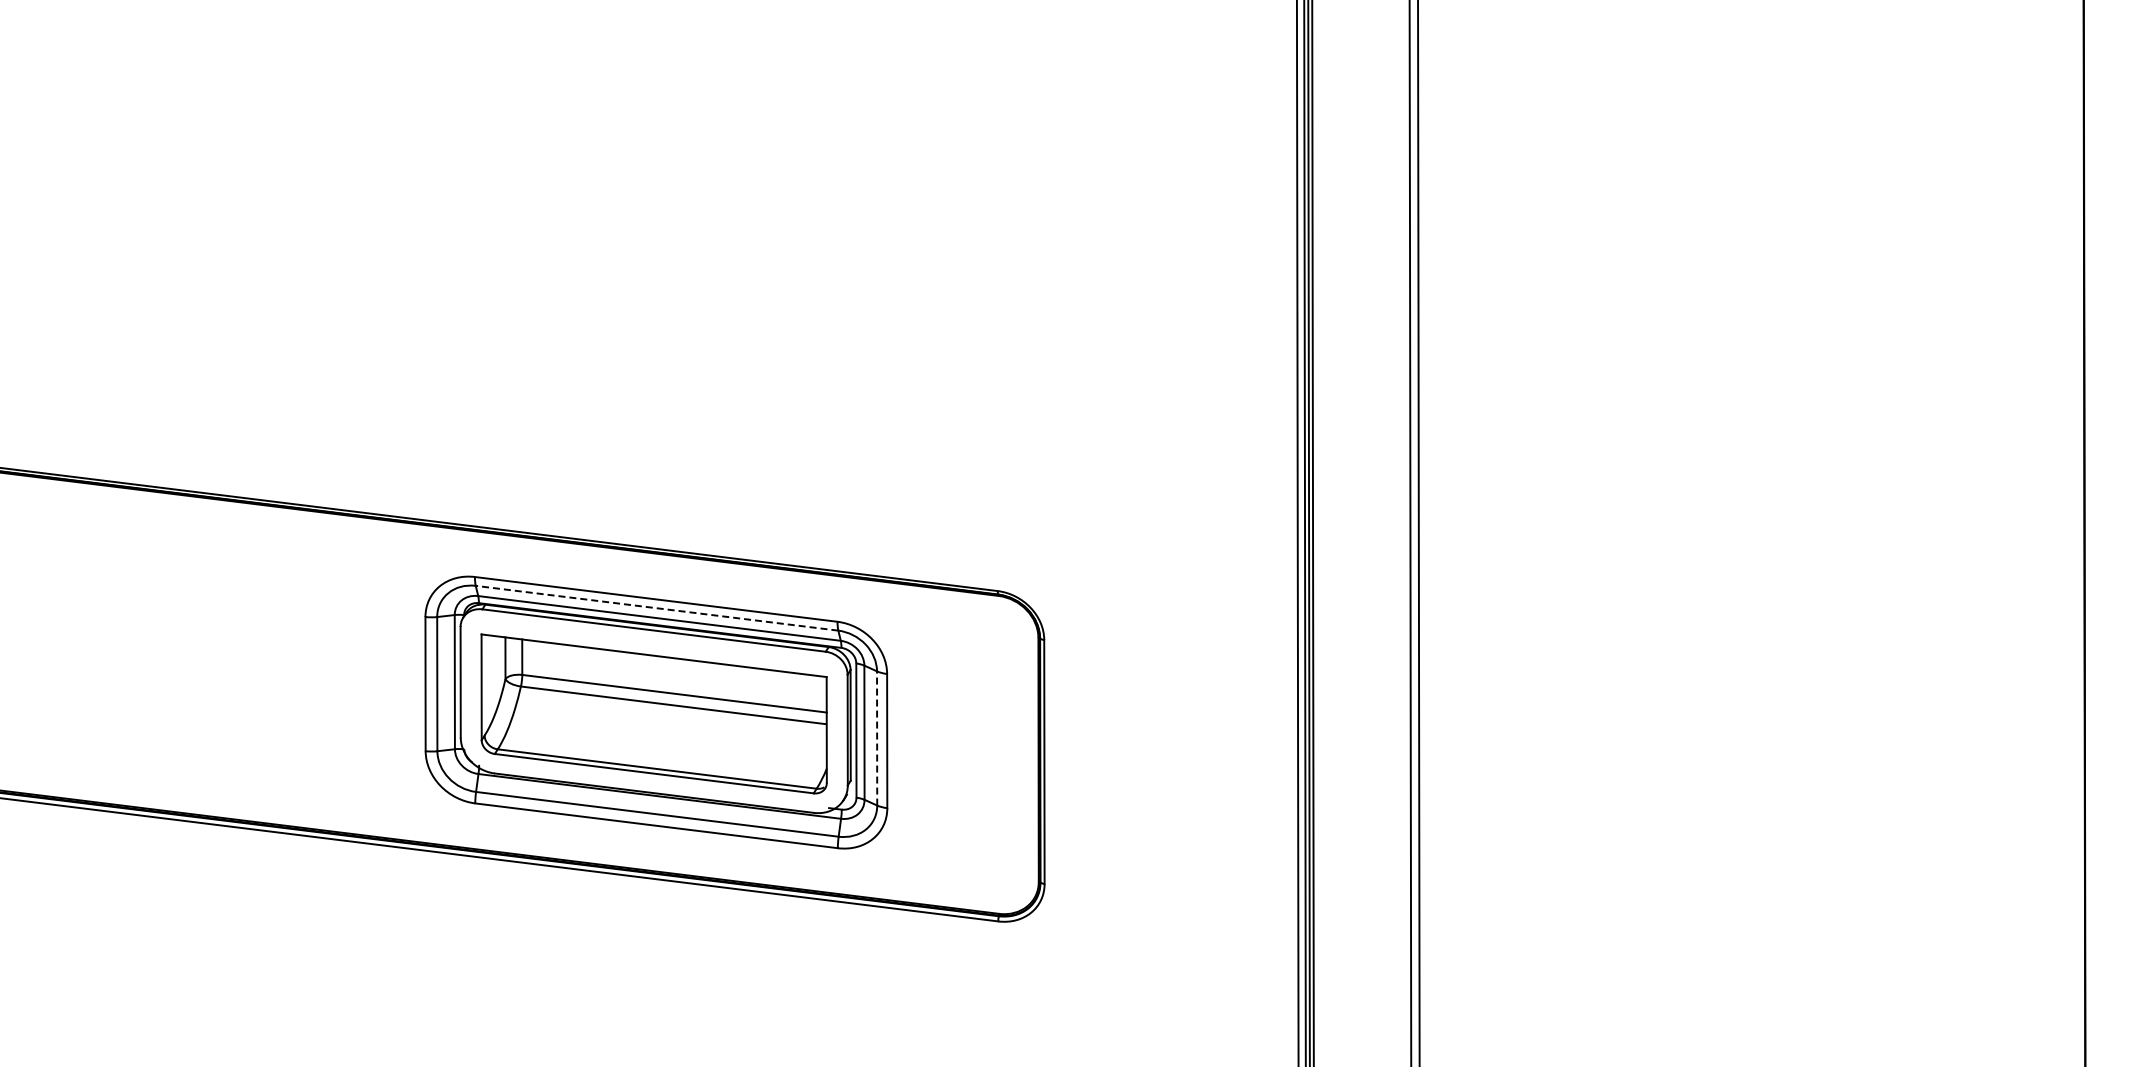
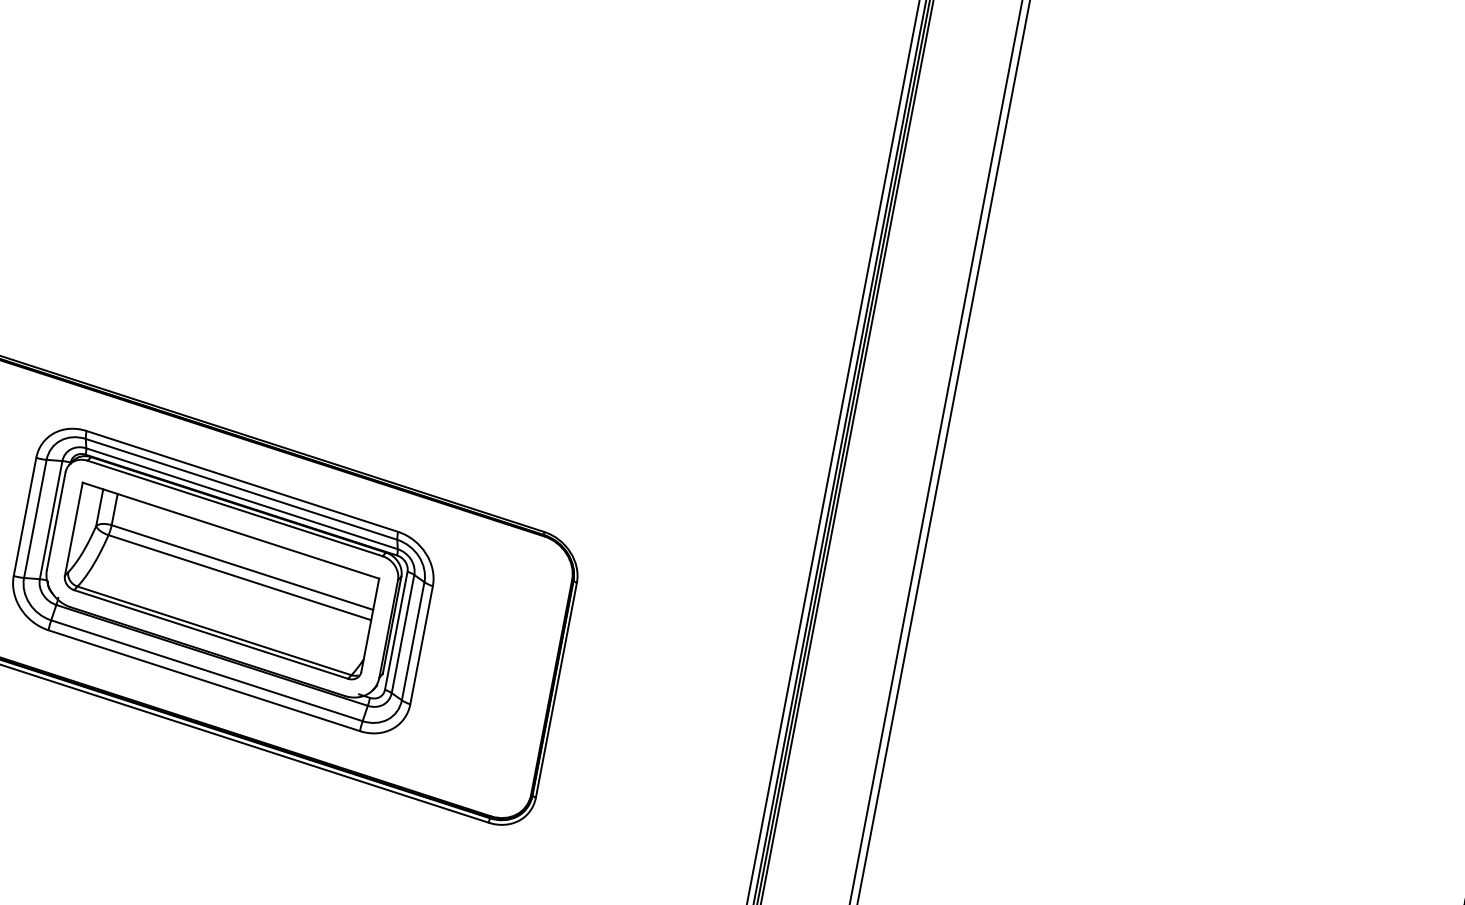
line: (657, 608) -> (241, 489), dashed -> solid
line: (877, 737) -> (413, 640), dashed -> solid

